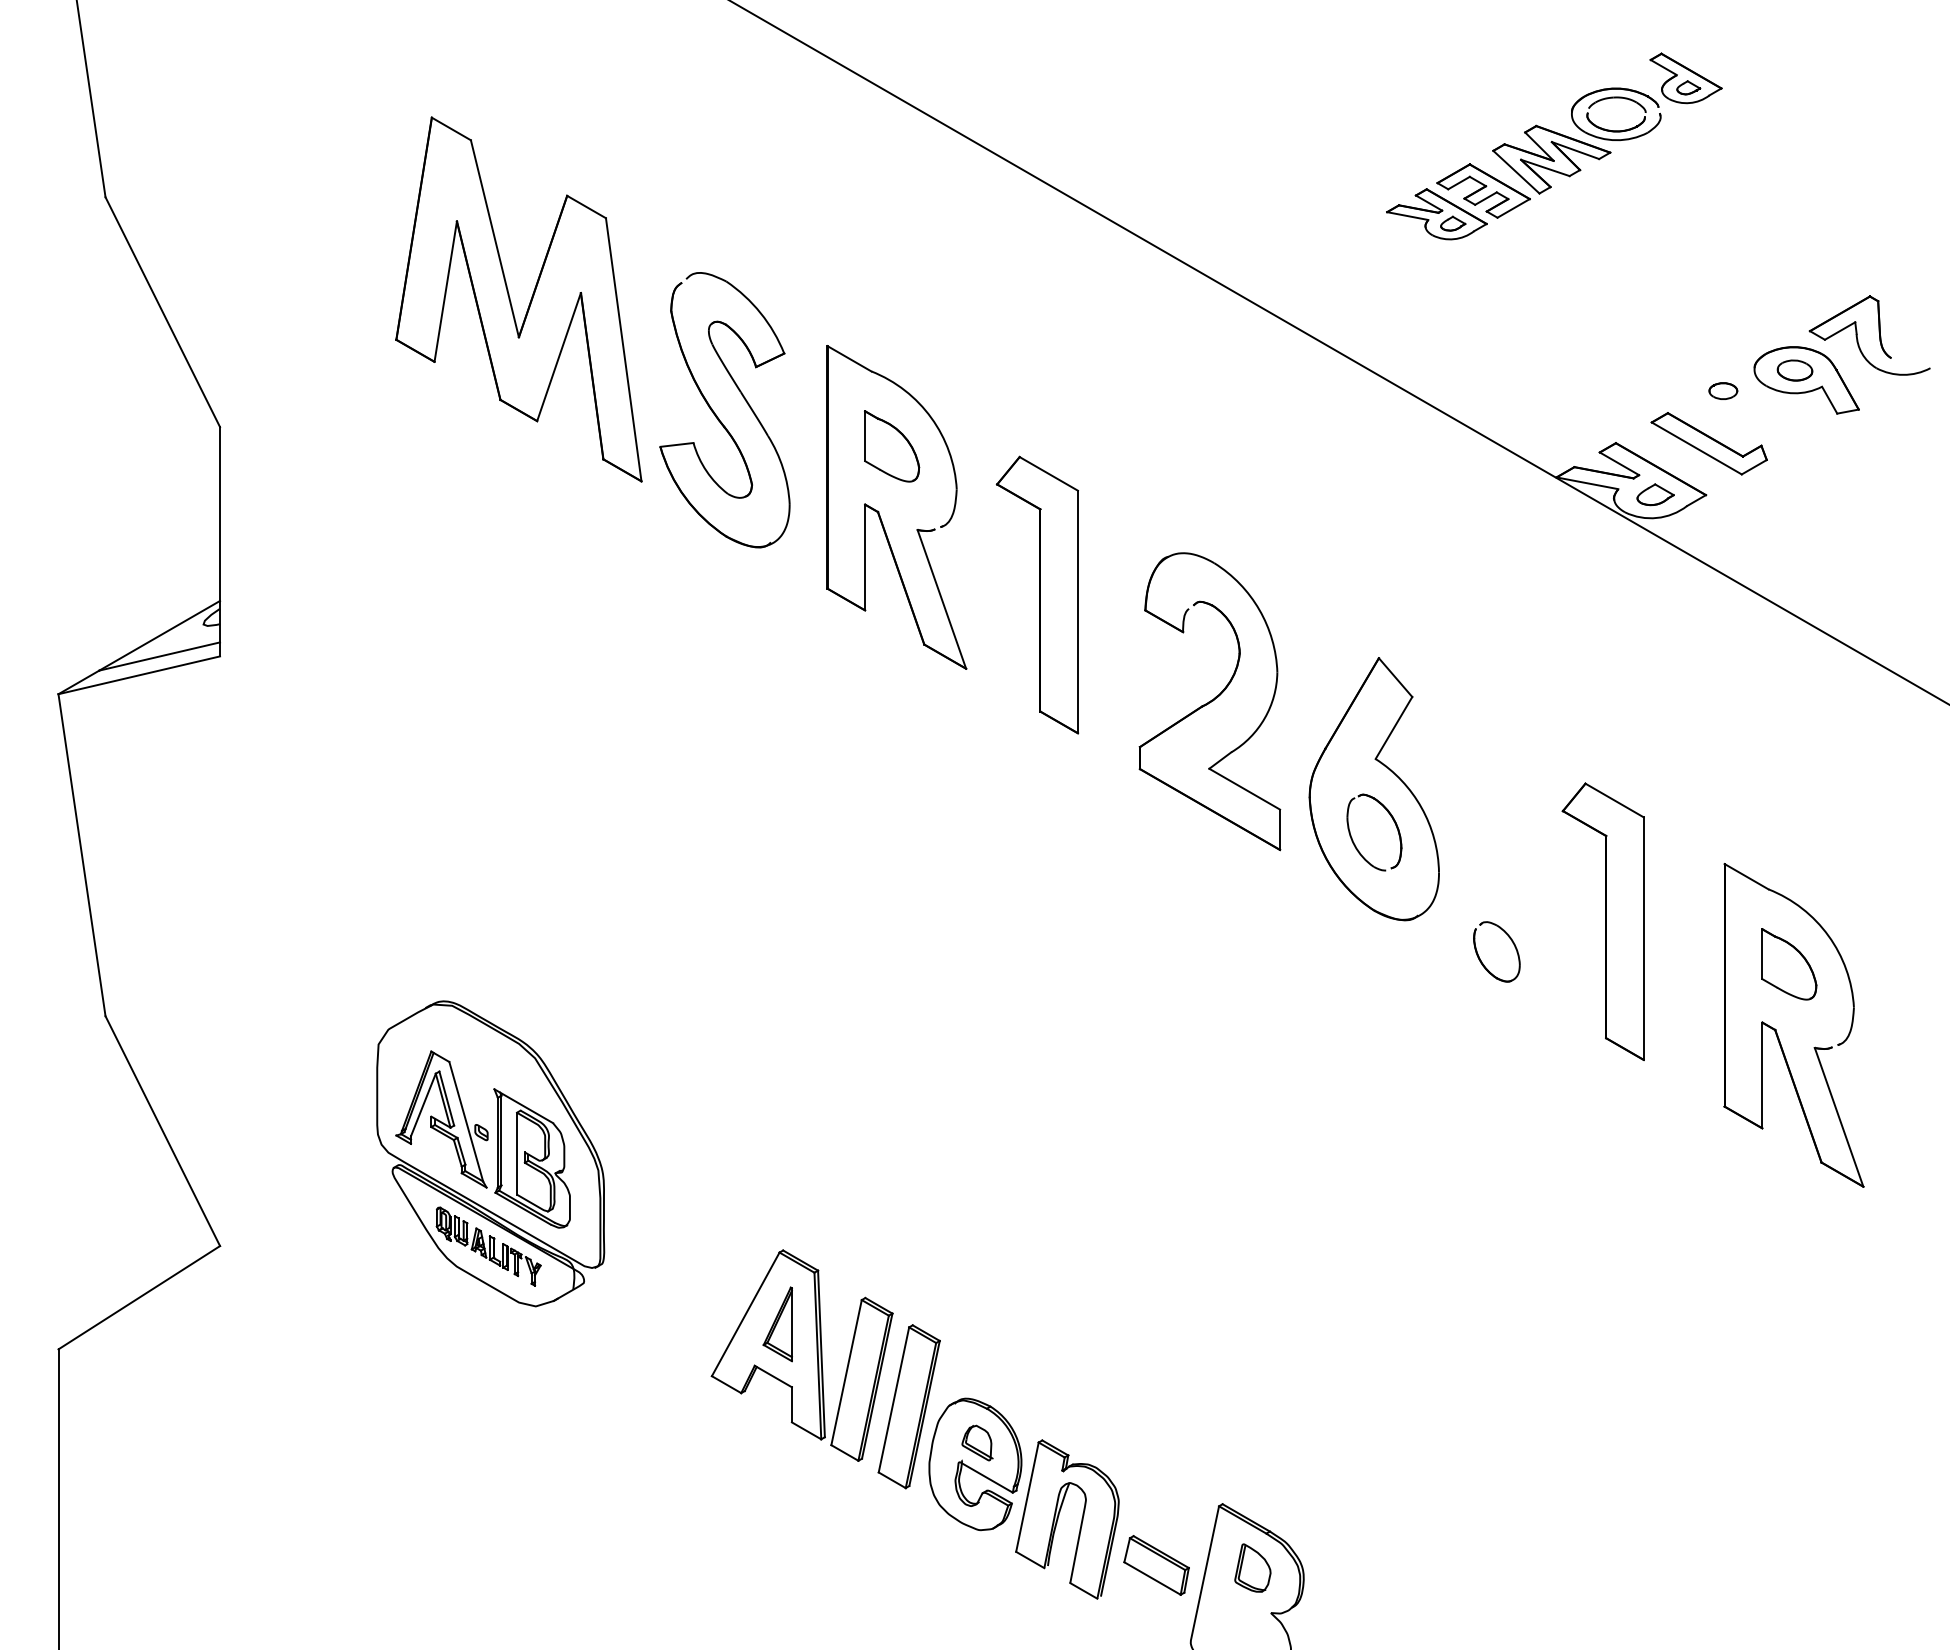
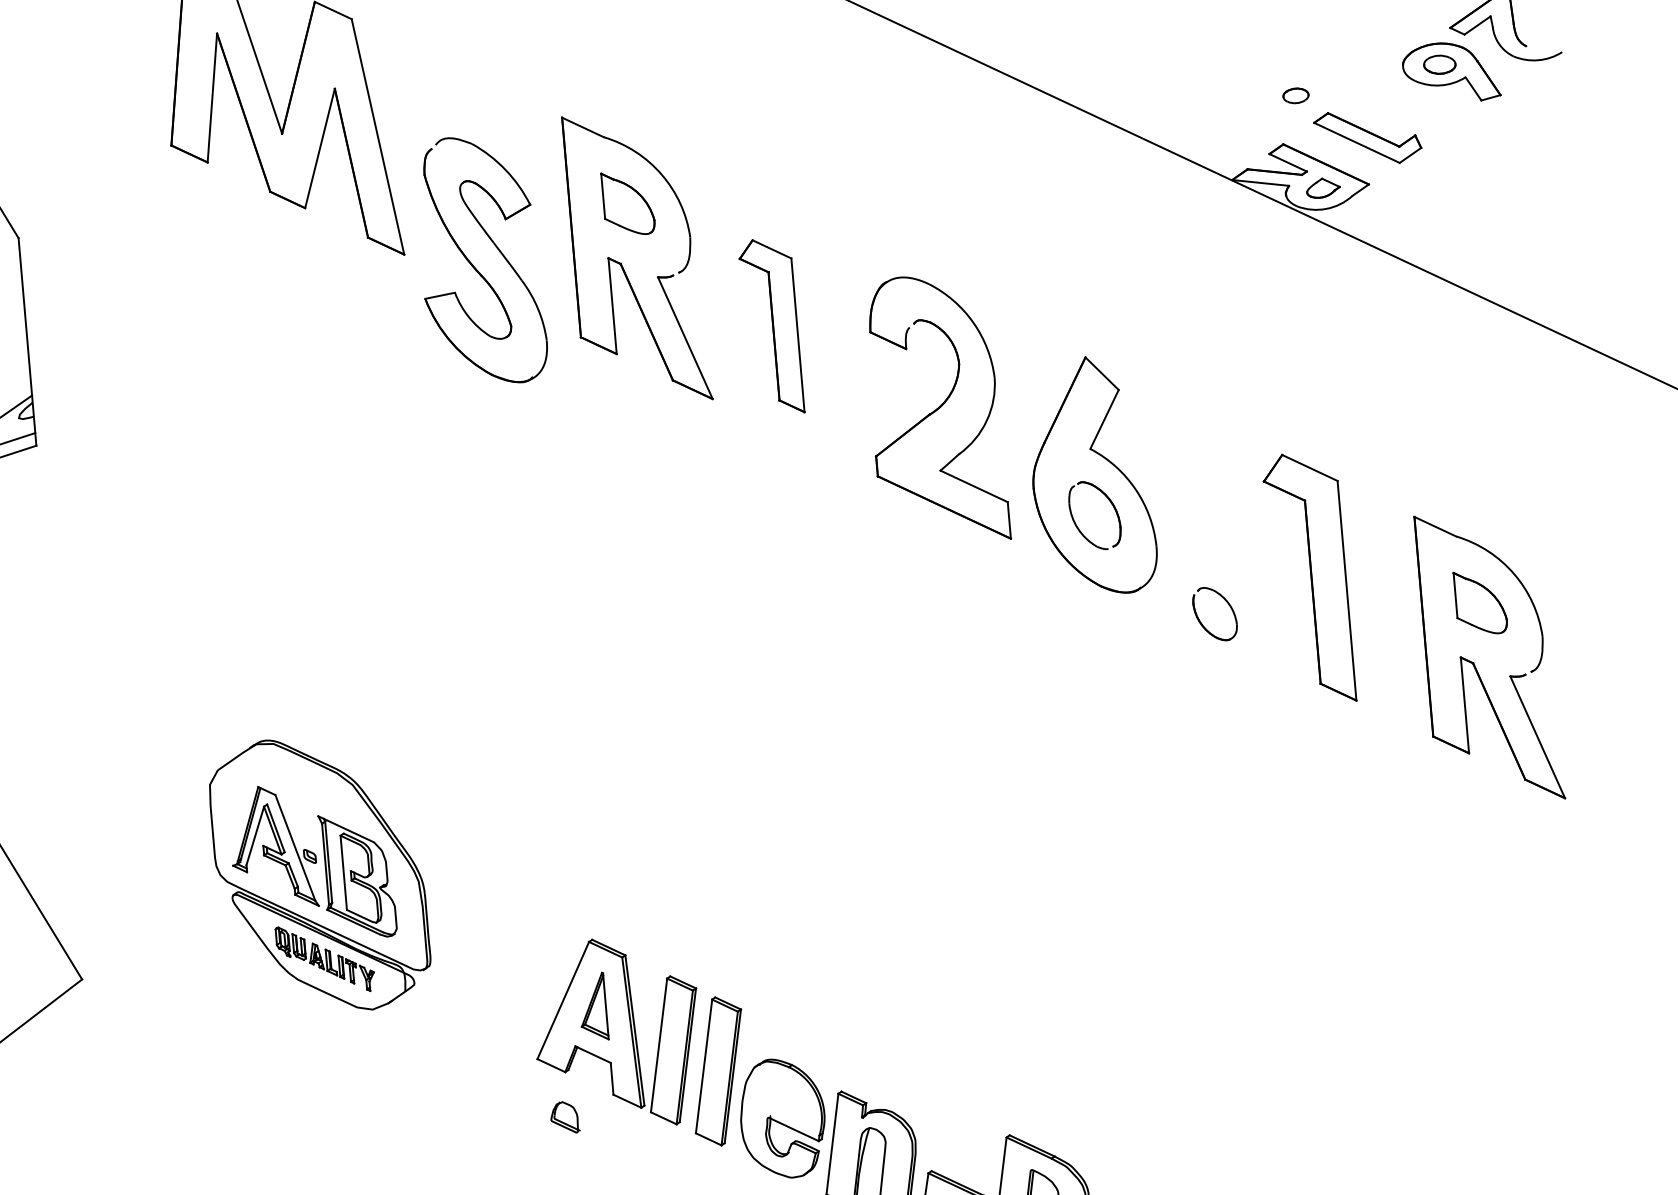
part: (1723, 390) -> (1296, 95), moved
part: (716, 414) -> (473, 265), moved
part: (1036, 594) -> (770, 326), size x0.7
part: (977, 1442) -> (564, 1117), moved

